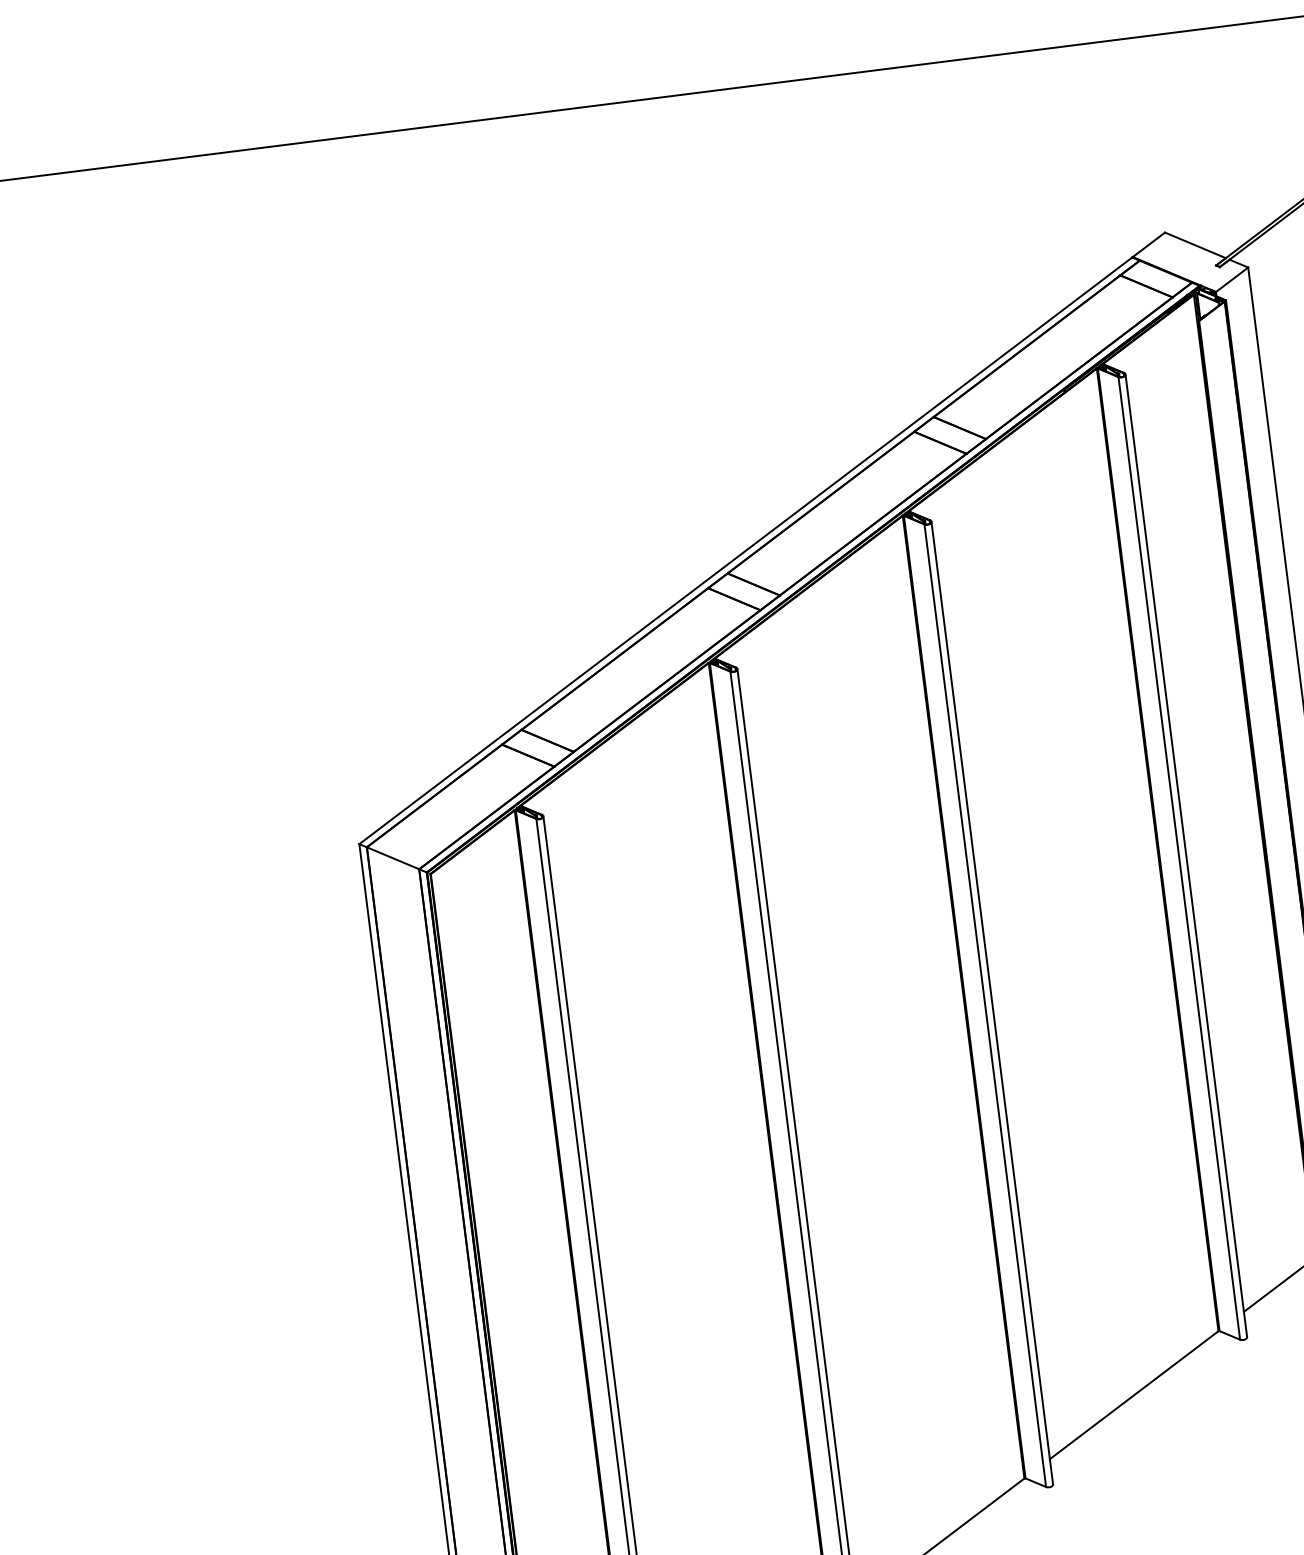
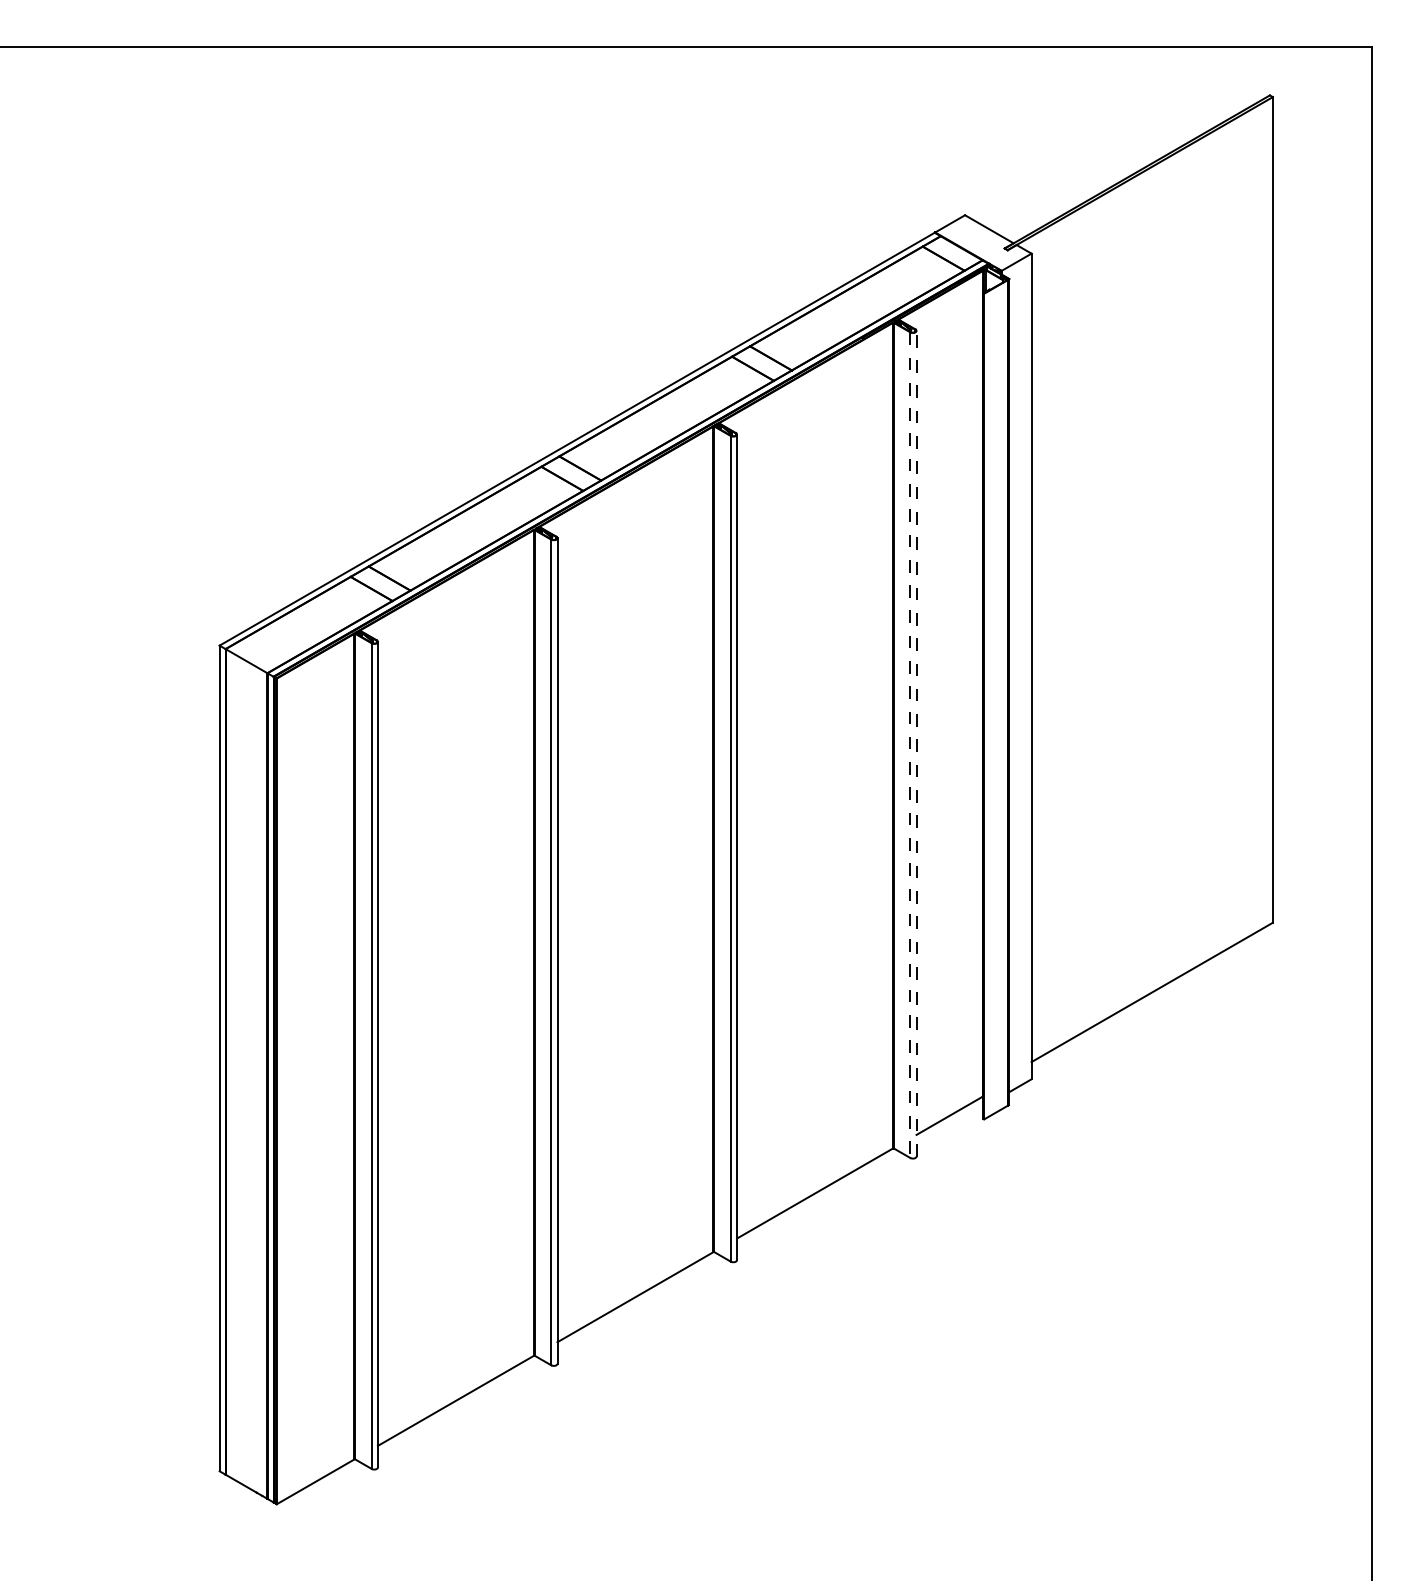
line: (1186, 855) -> (916, 743), solid -> dashed
line: (1179, 858) -> (910, 745), solid -> dashed

